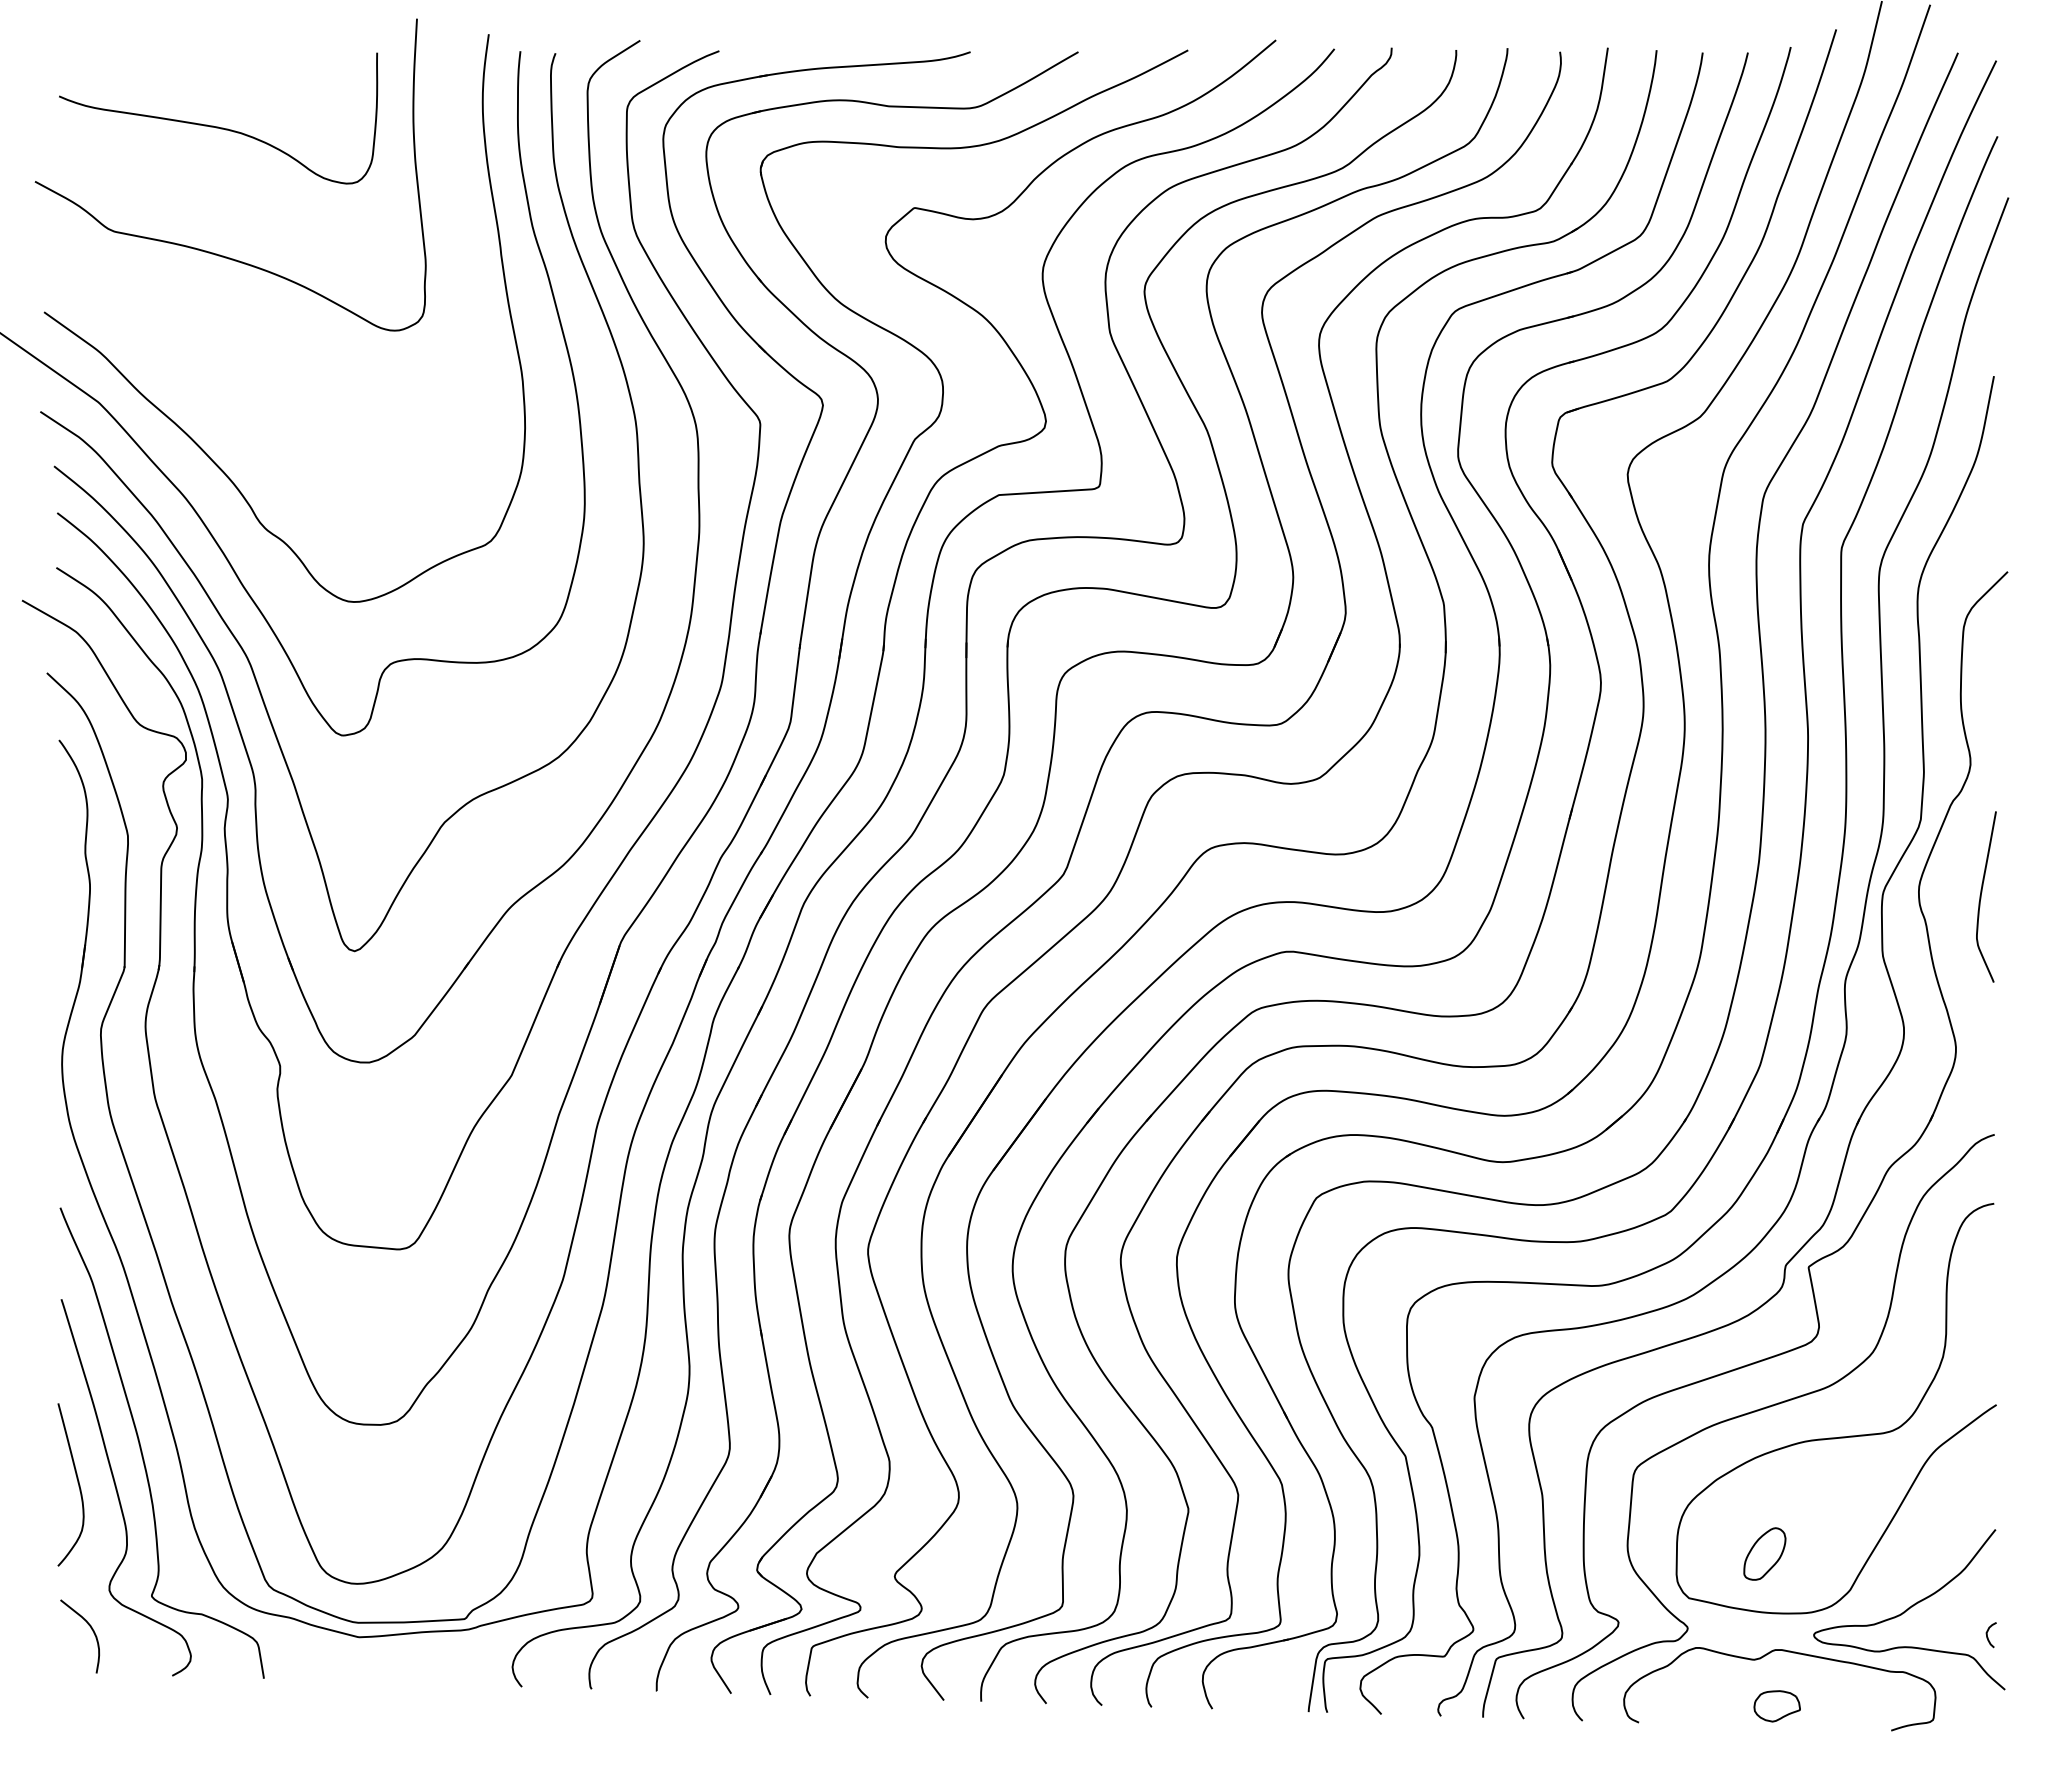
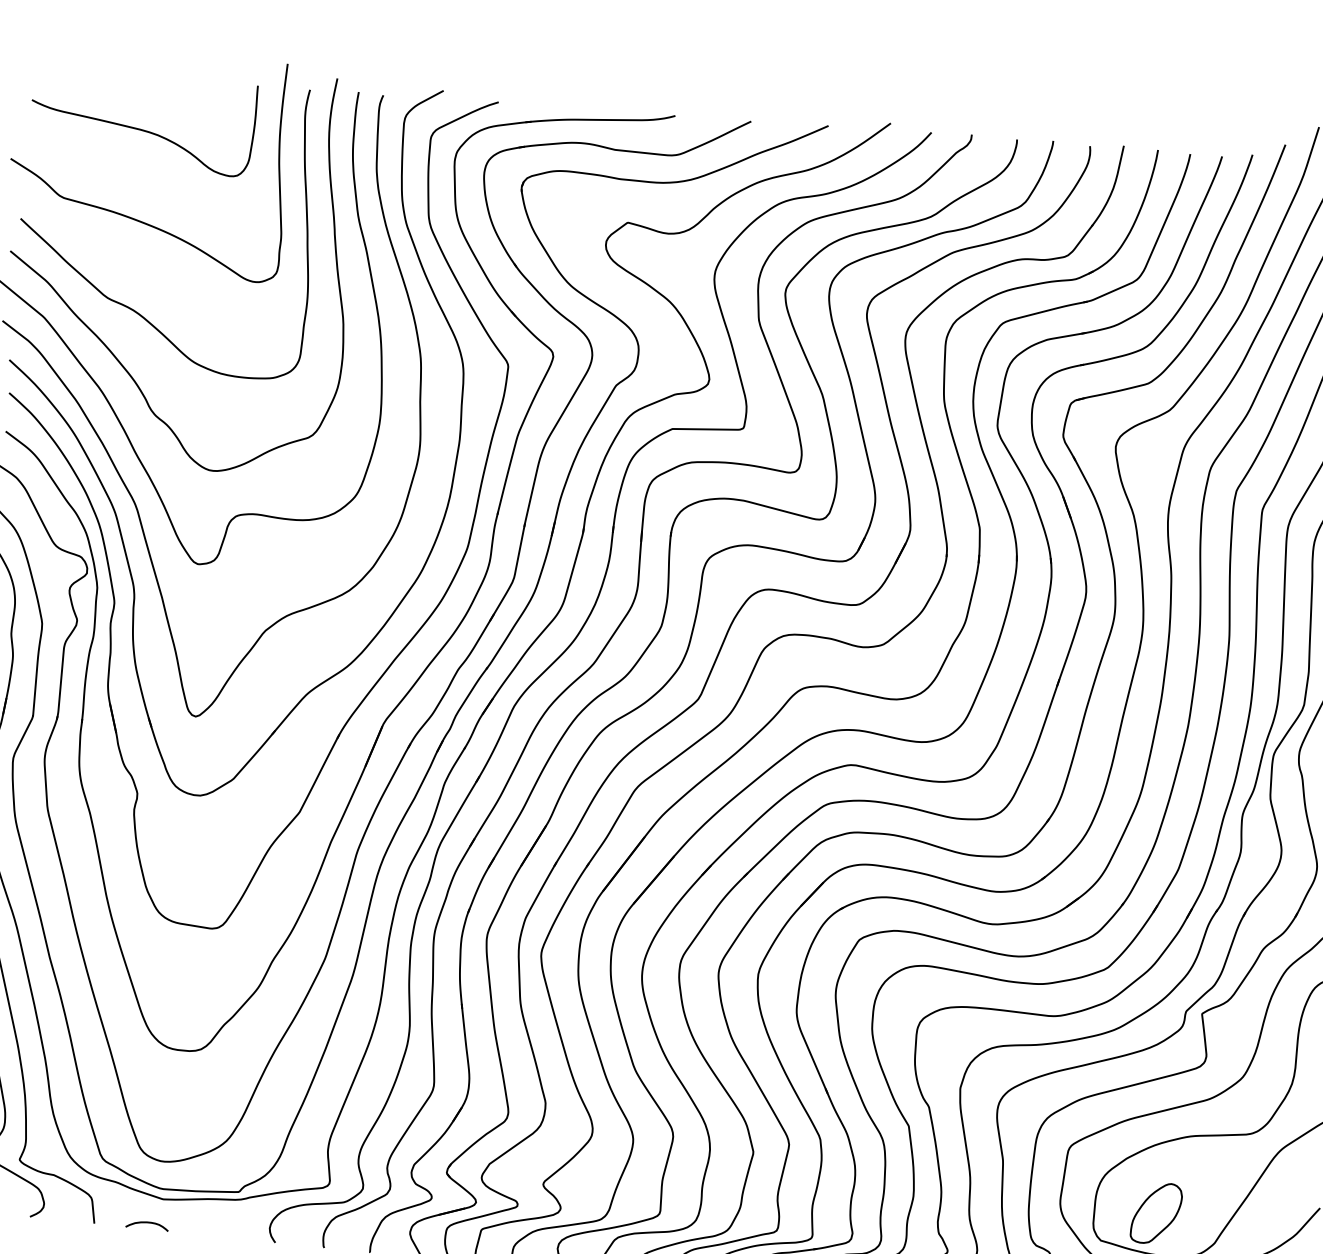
curve: (214, 377) -> (126, 305), added
part: (1764, 1553) -> (1156, 1213), size x1.67
curve: (338, 1672) -> (147, 1223), added

